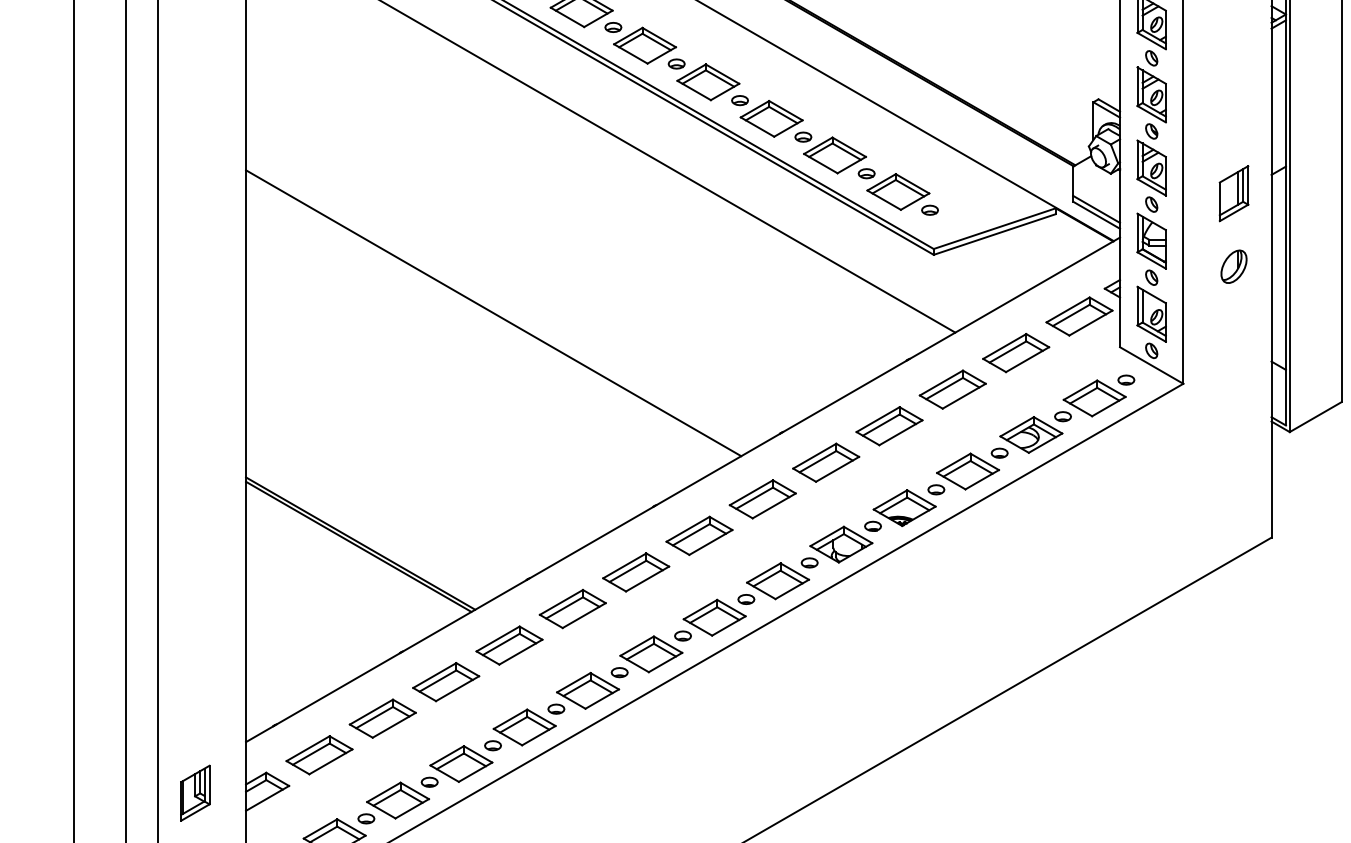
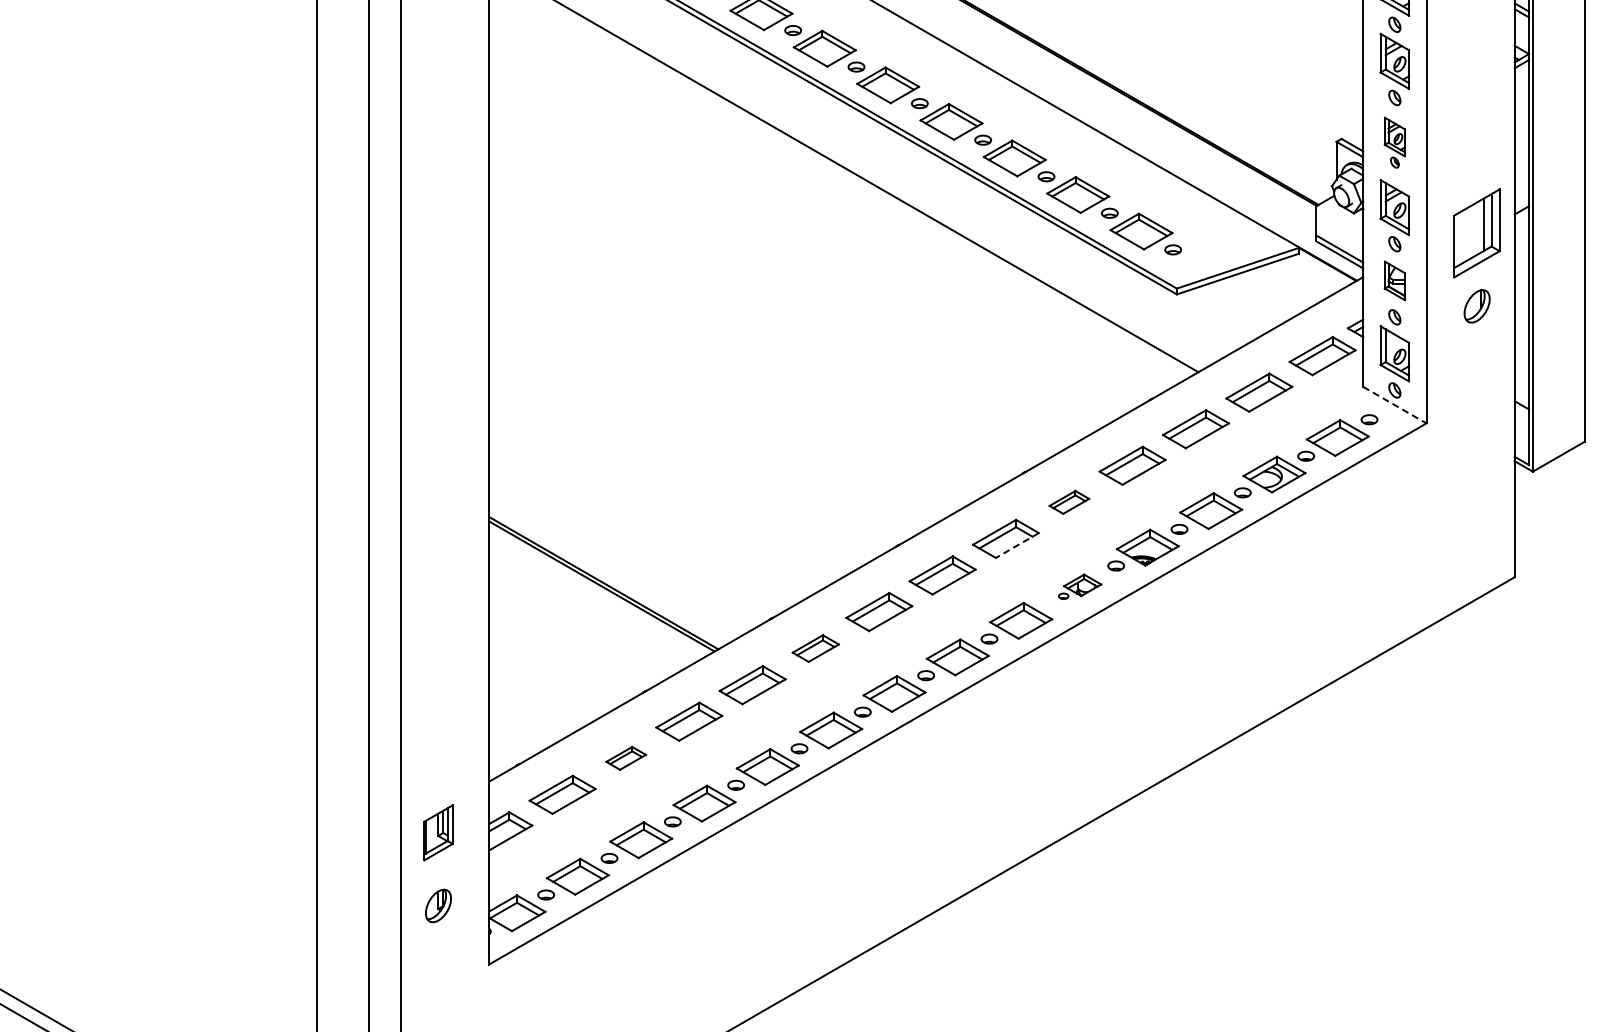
part: (1151, 102) -> (1394, 142), size x0.7
part: (1234, 192) -> (1477, 232), size x1.6
part: (1151, 240) -> (1394, 280), size x0.7
line: (493, 312) -> (736, 352), removed
line: (1151, 365) -> (1394, 405), solid -> dashed
part: (826, 462) -> (1069, 502), size x0.6
line: (774, 505) -> (1017, 545), solid -> dashed
part: (836, 546) -> (1079, 586), size x0.6
part: (572, 608) -> (815, 648), size x0.7
part: (383, 718) -> (626, 758), size x0.6

